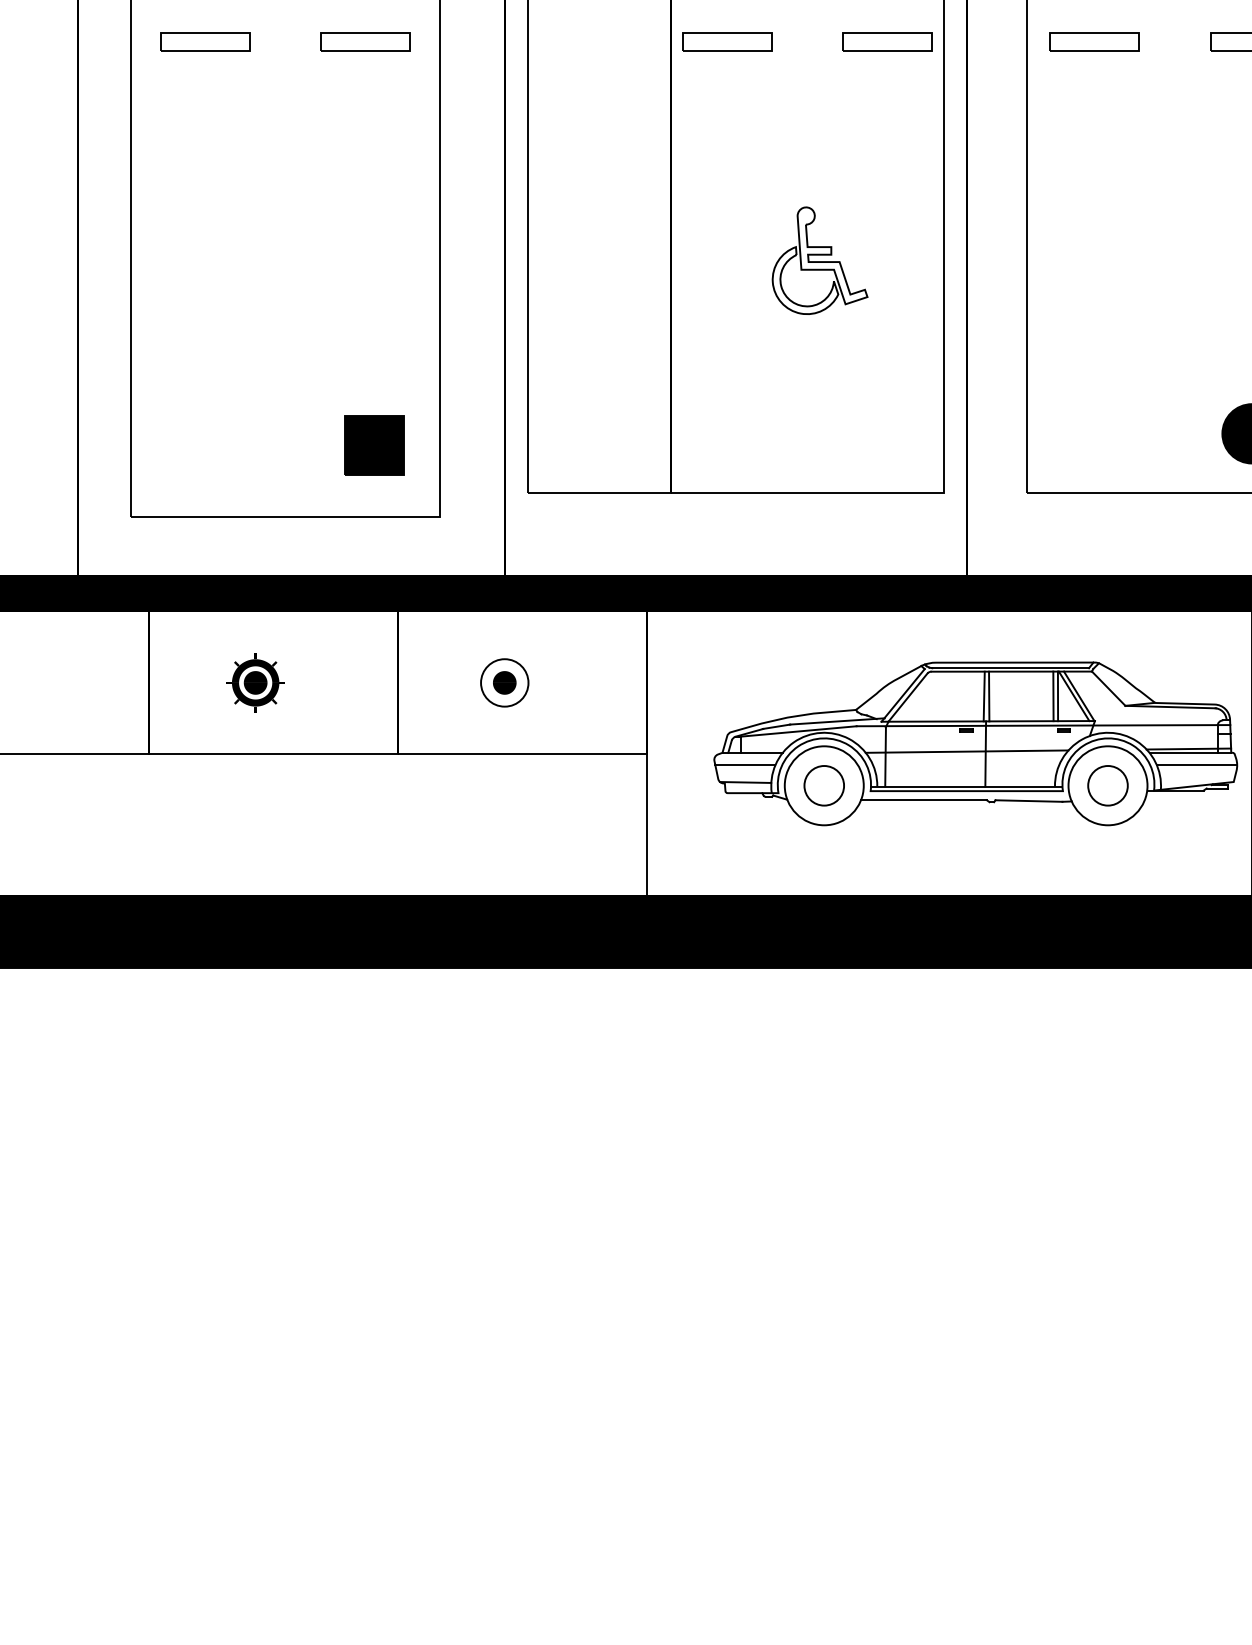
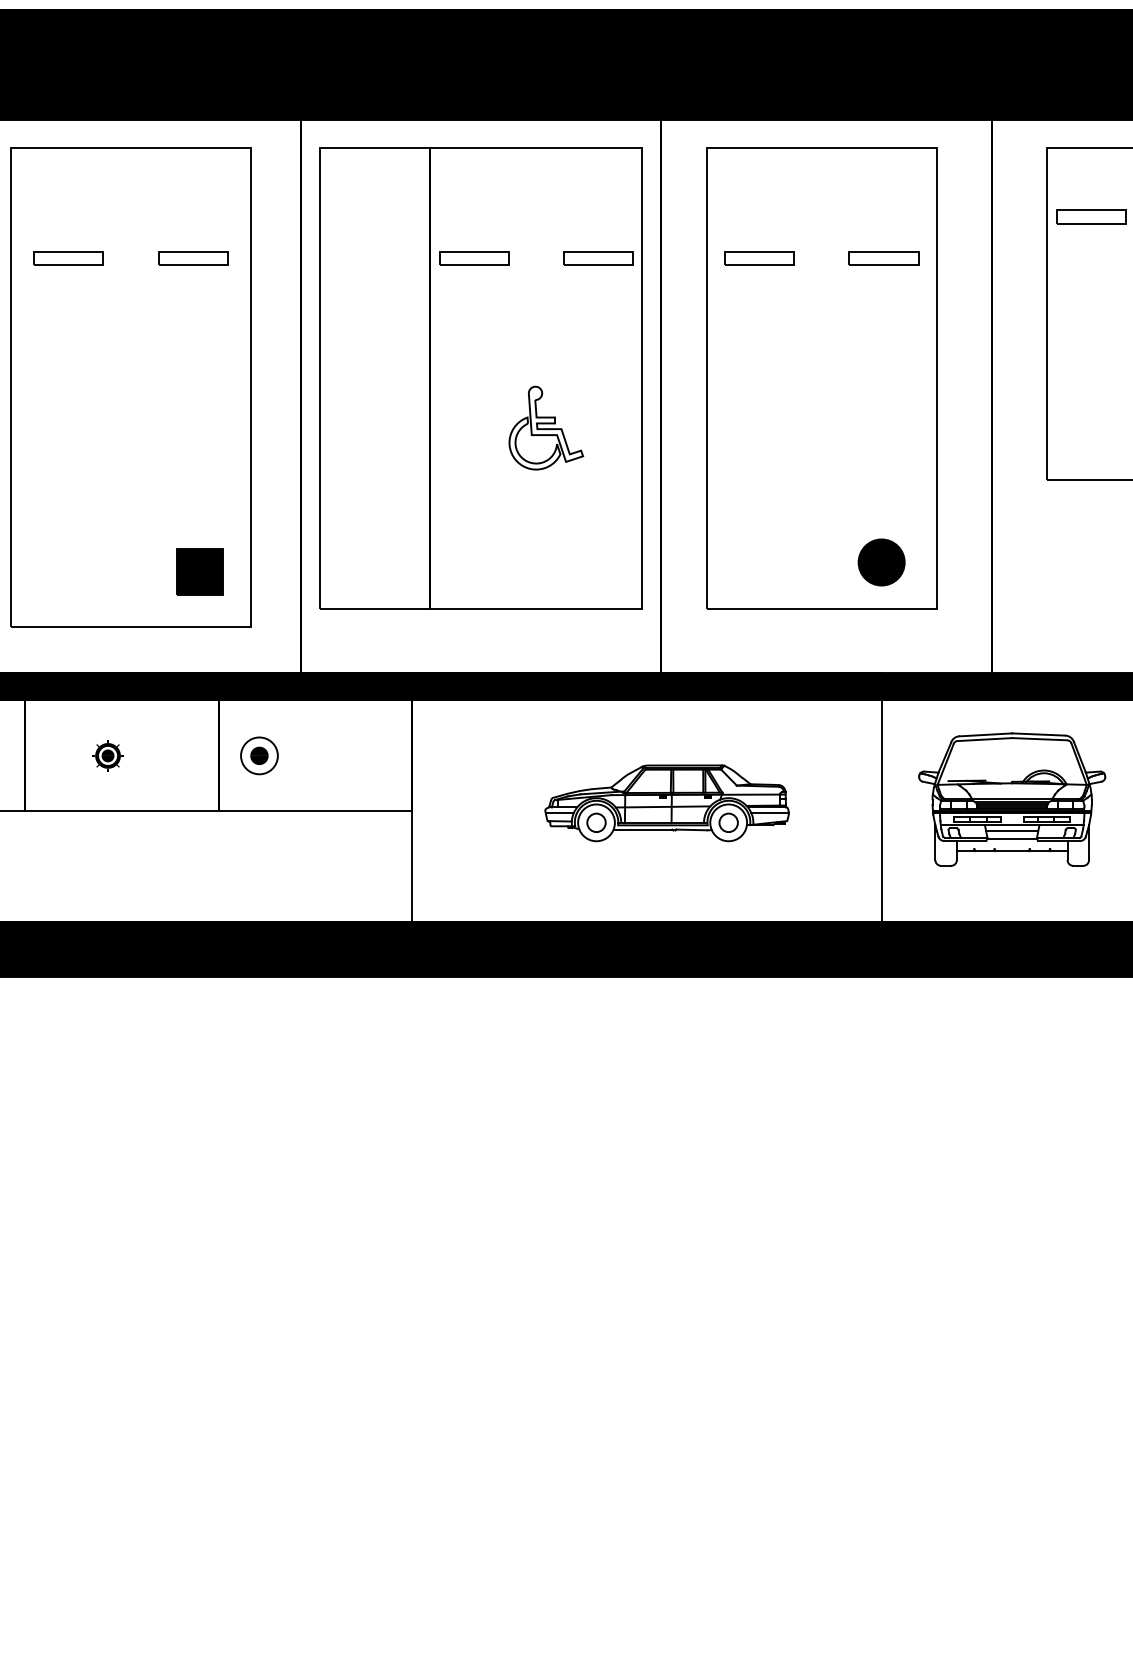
part: (254, 682) -> (107, 755), size x0.7
part: (504, 682) -> (259, 755), moved
part: (974, 744) -> (666, 803), size x0.6

